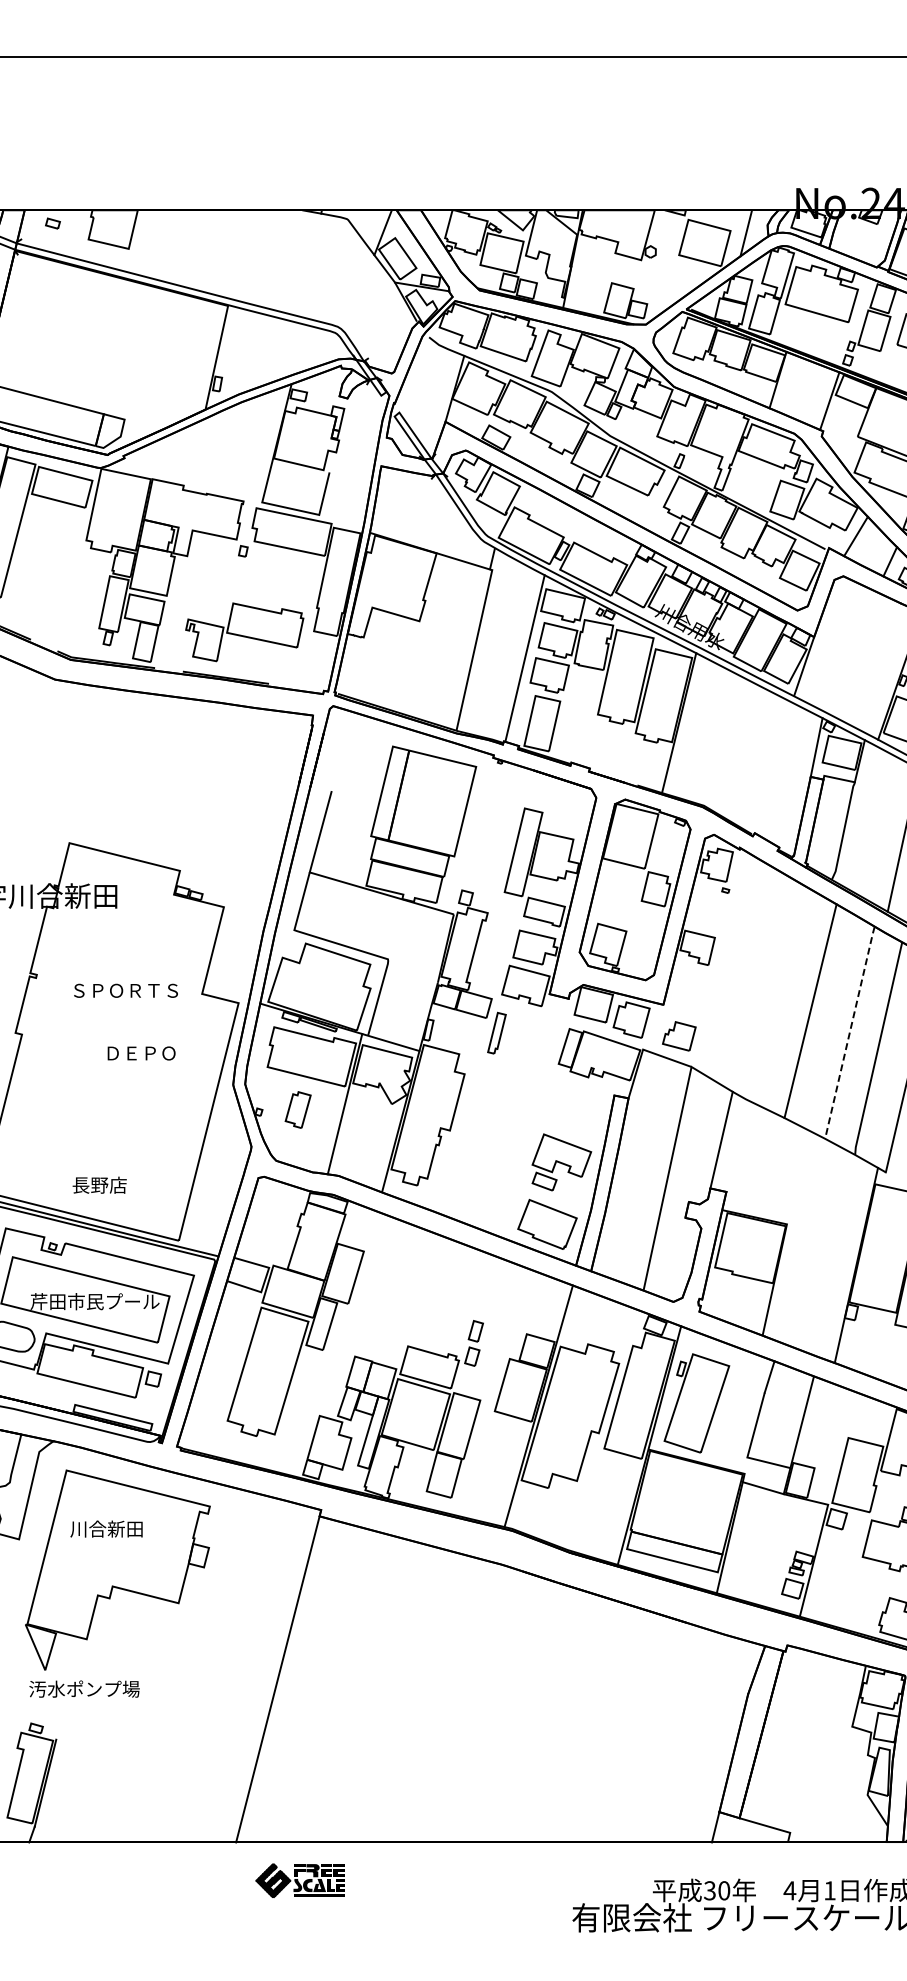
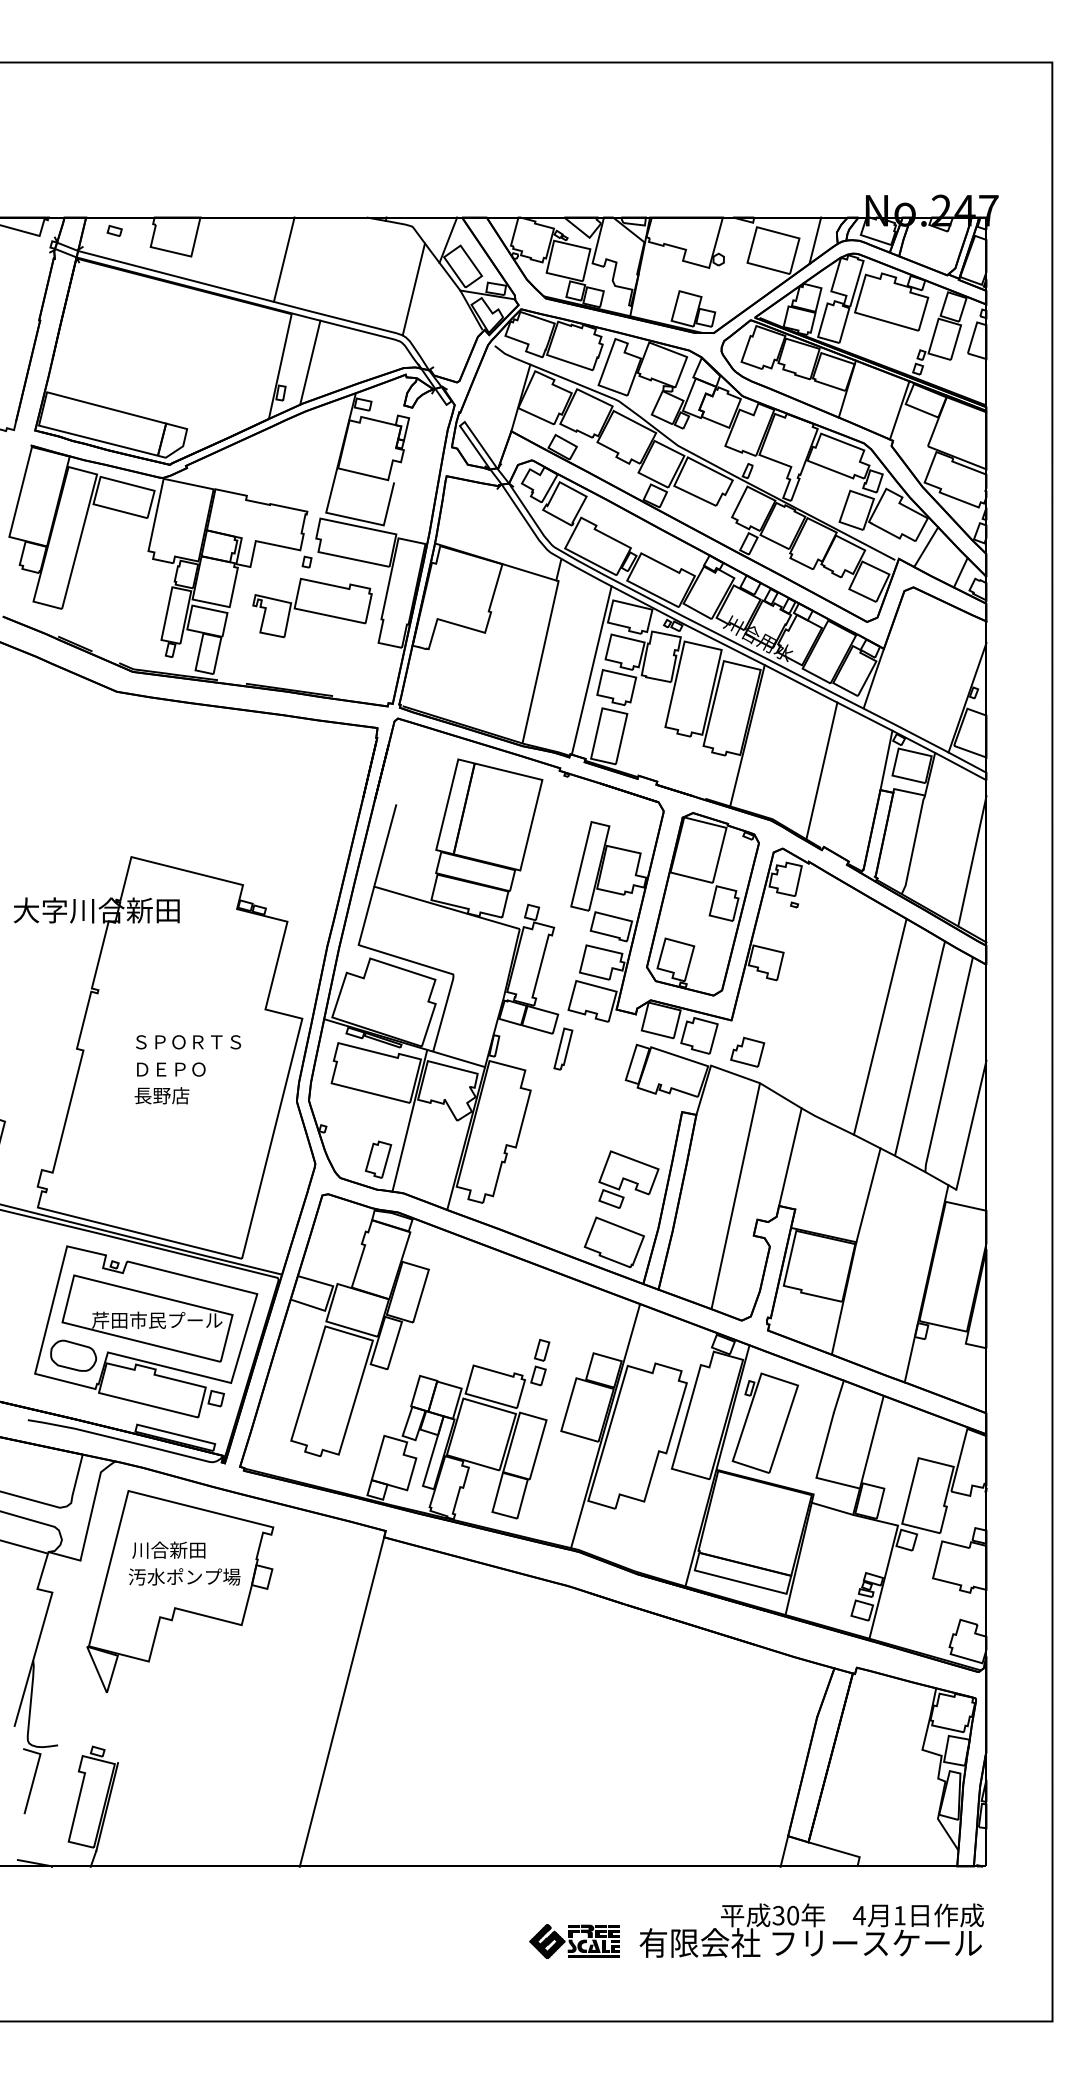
line: (219, 251) -> (283, 259), added
line: (348, 281) -> (413, 289), added
line: (246, 353) -> (310, 362), added
part: (244, 631) -> (312, 607), moved
line: (752, 757) -> (821, 770), added
text: (125, 991) -> (188, 1042), moved
line: (850, 1031) -> (920, 1047), dashed -> solid
text: (141, 1053) -> (171, 1069), moved
part: (298, 1109) -> (378, 1159), moved
line: (798, 1178) -> (868, 1195), added
text: (99, 1185) -> (161, 1095), moved
text: (84, 1688) -> (184, 1576), moved
part: (300, 1880) -> (574, 1941), moved

